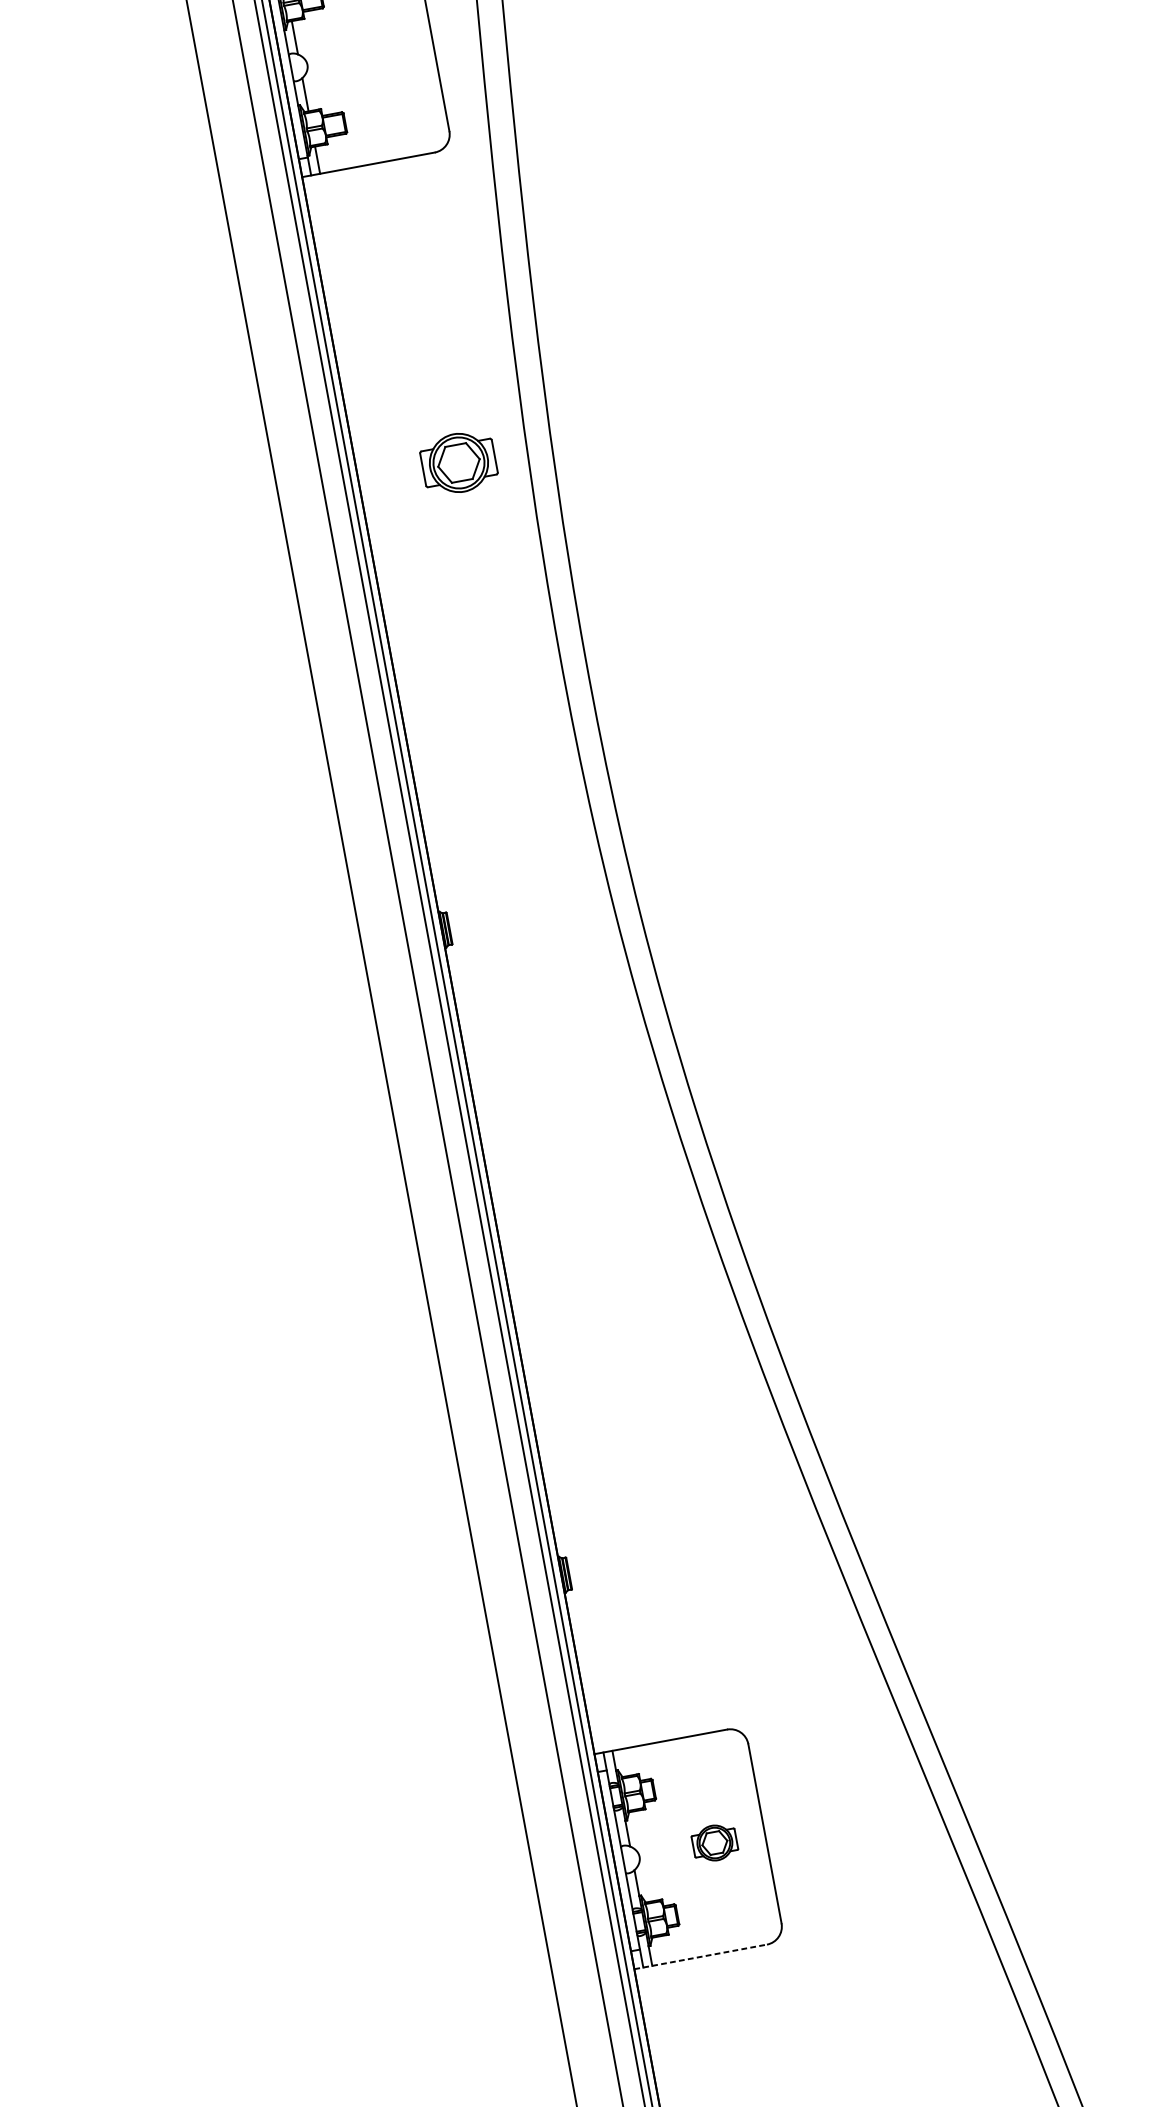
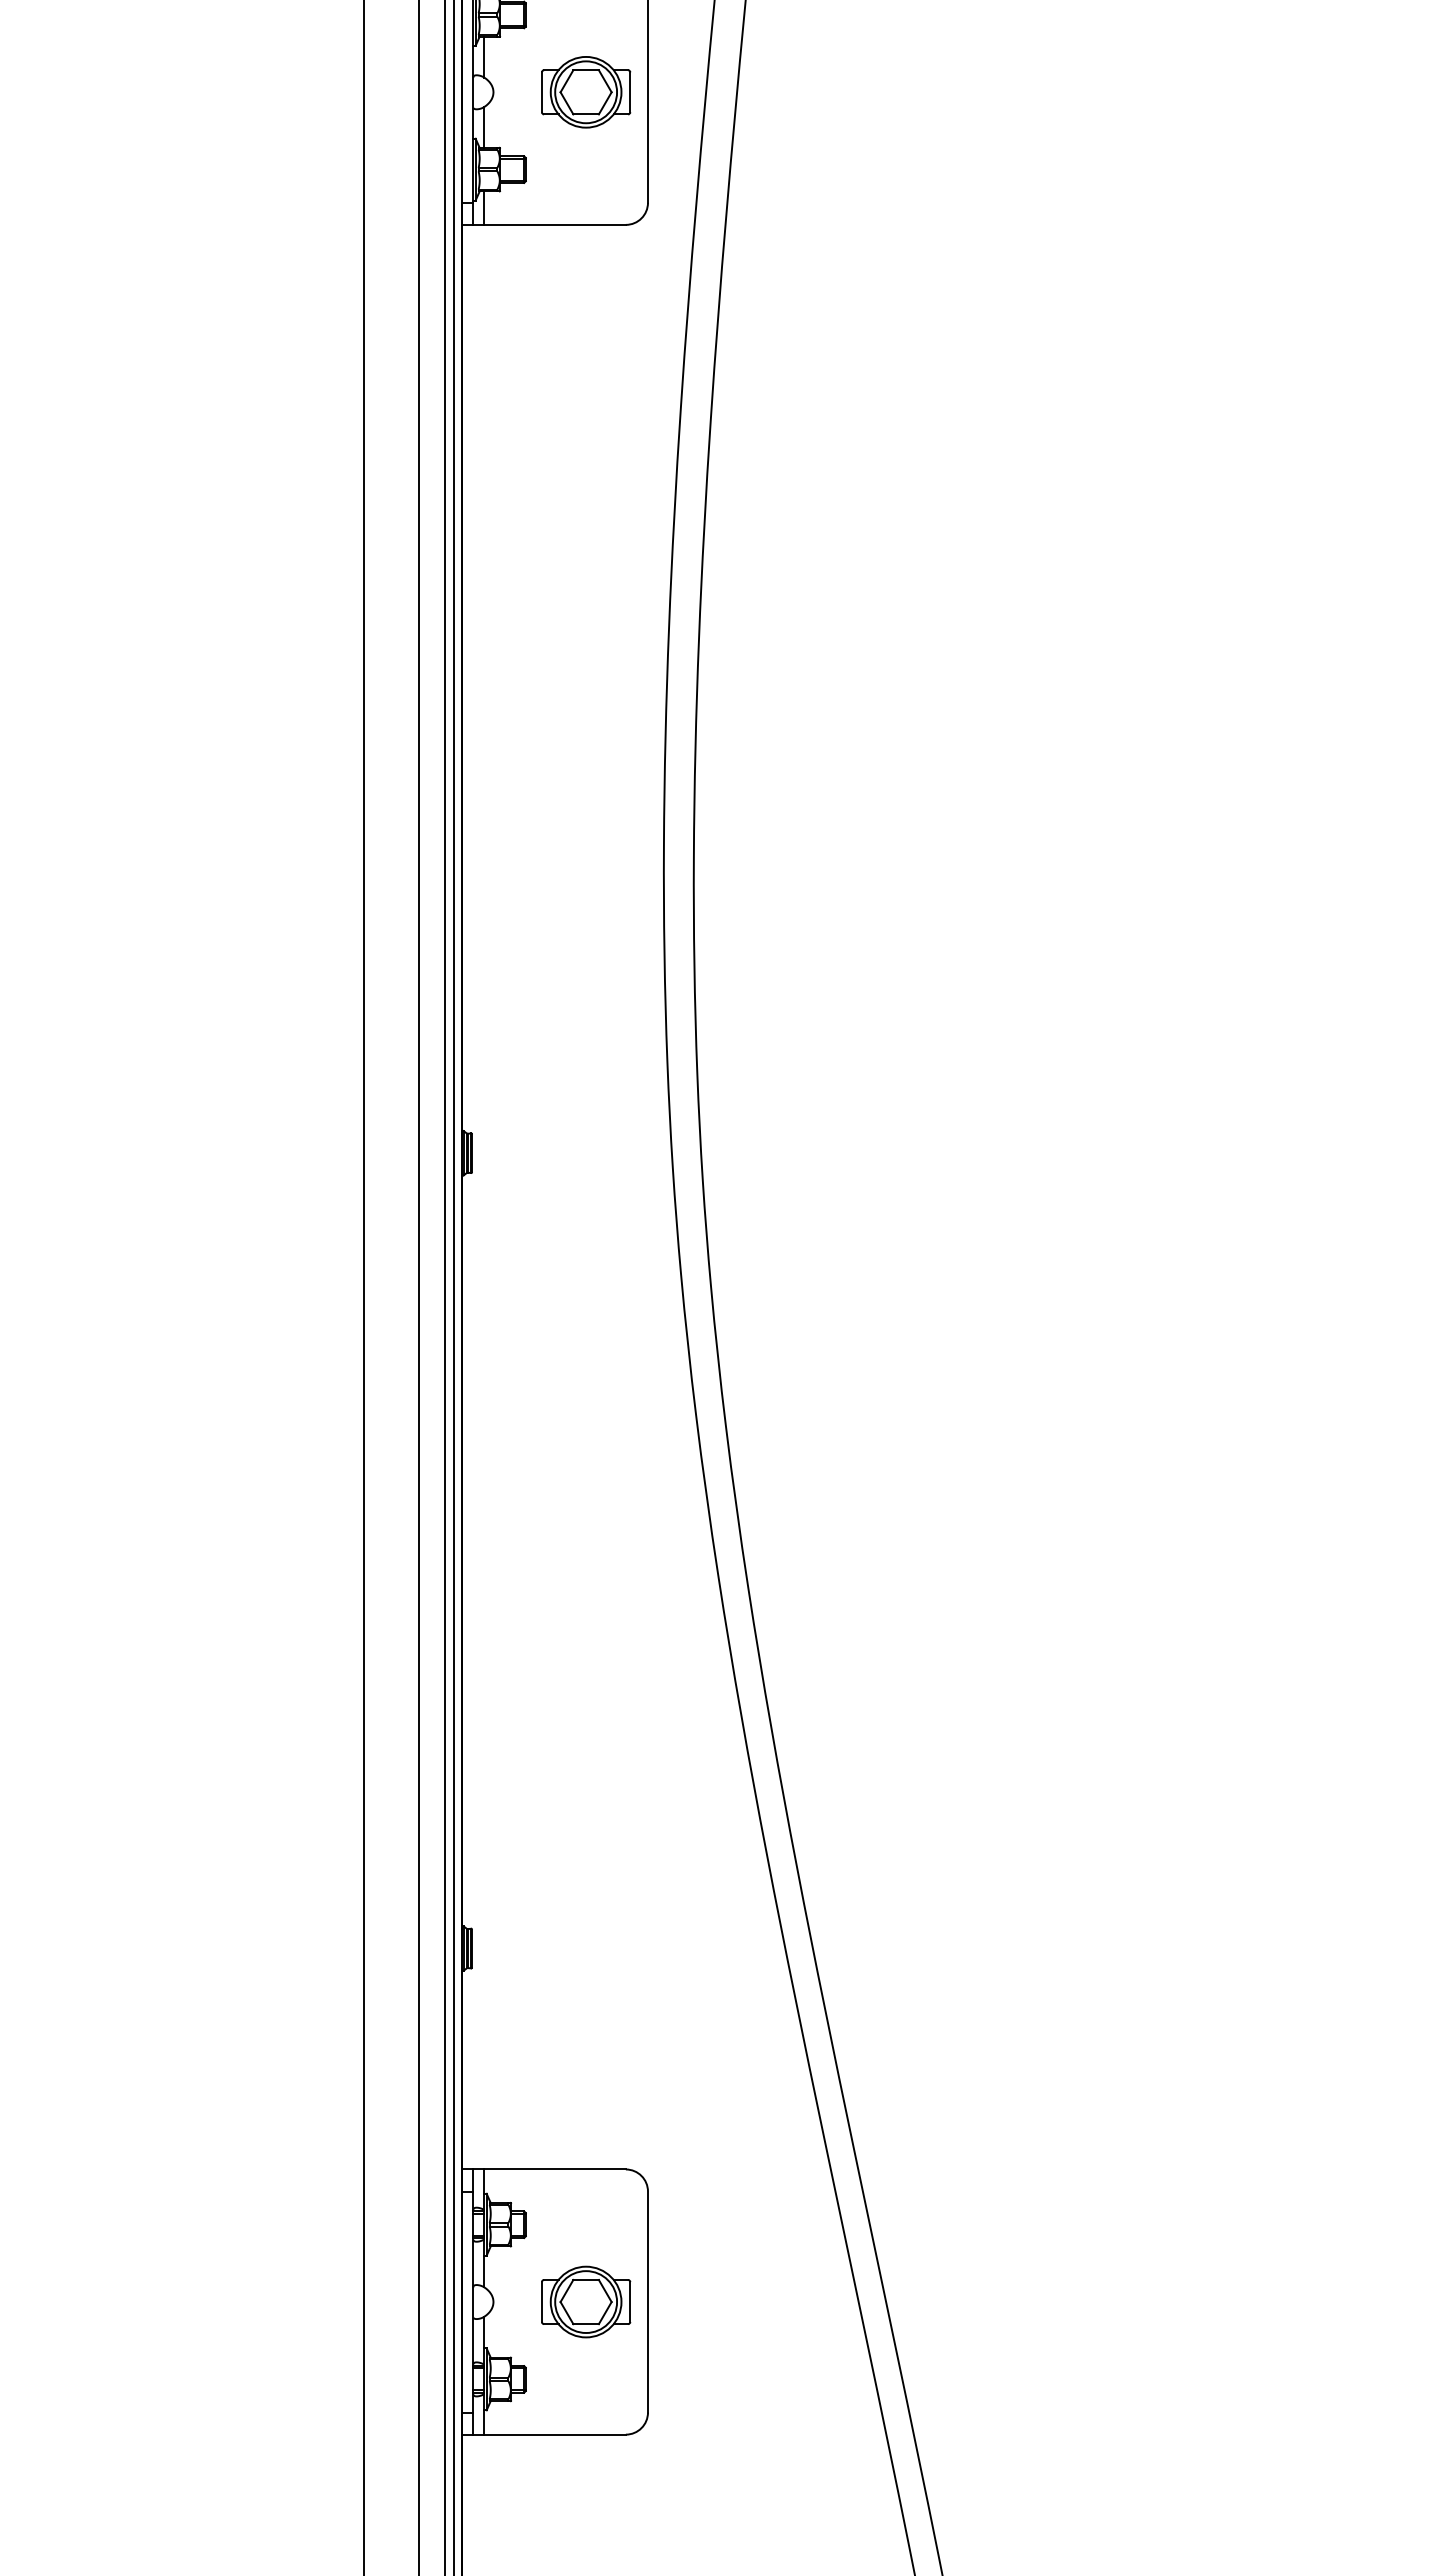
part: (459, 463) -> (586, 92), moved
part: (715, 1842) -> (586, 2301), size x1.67
line: (700, 1956) -> (544, 2434), dashed -> solid

